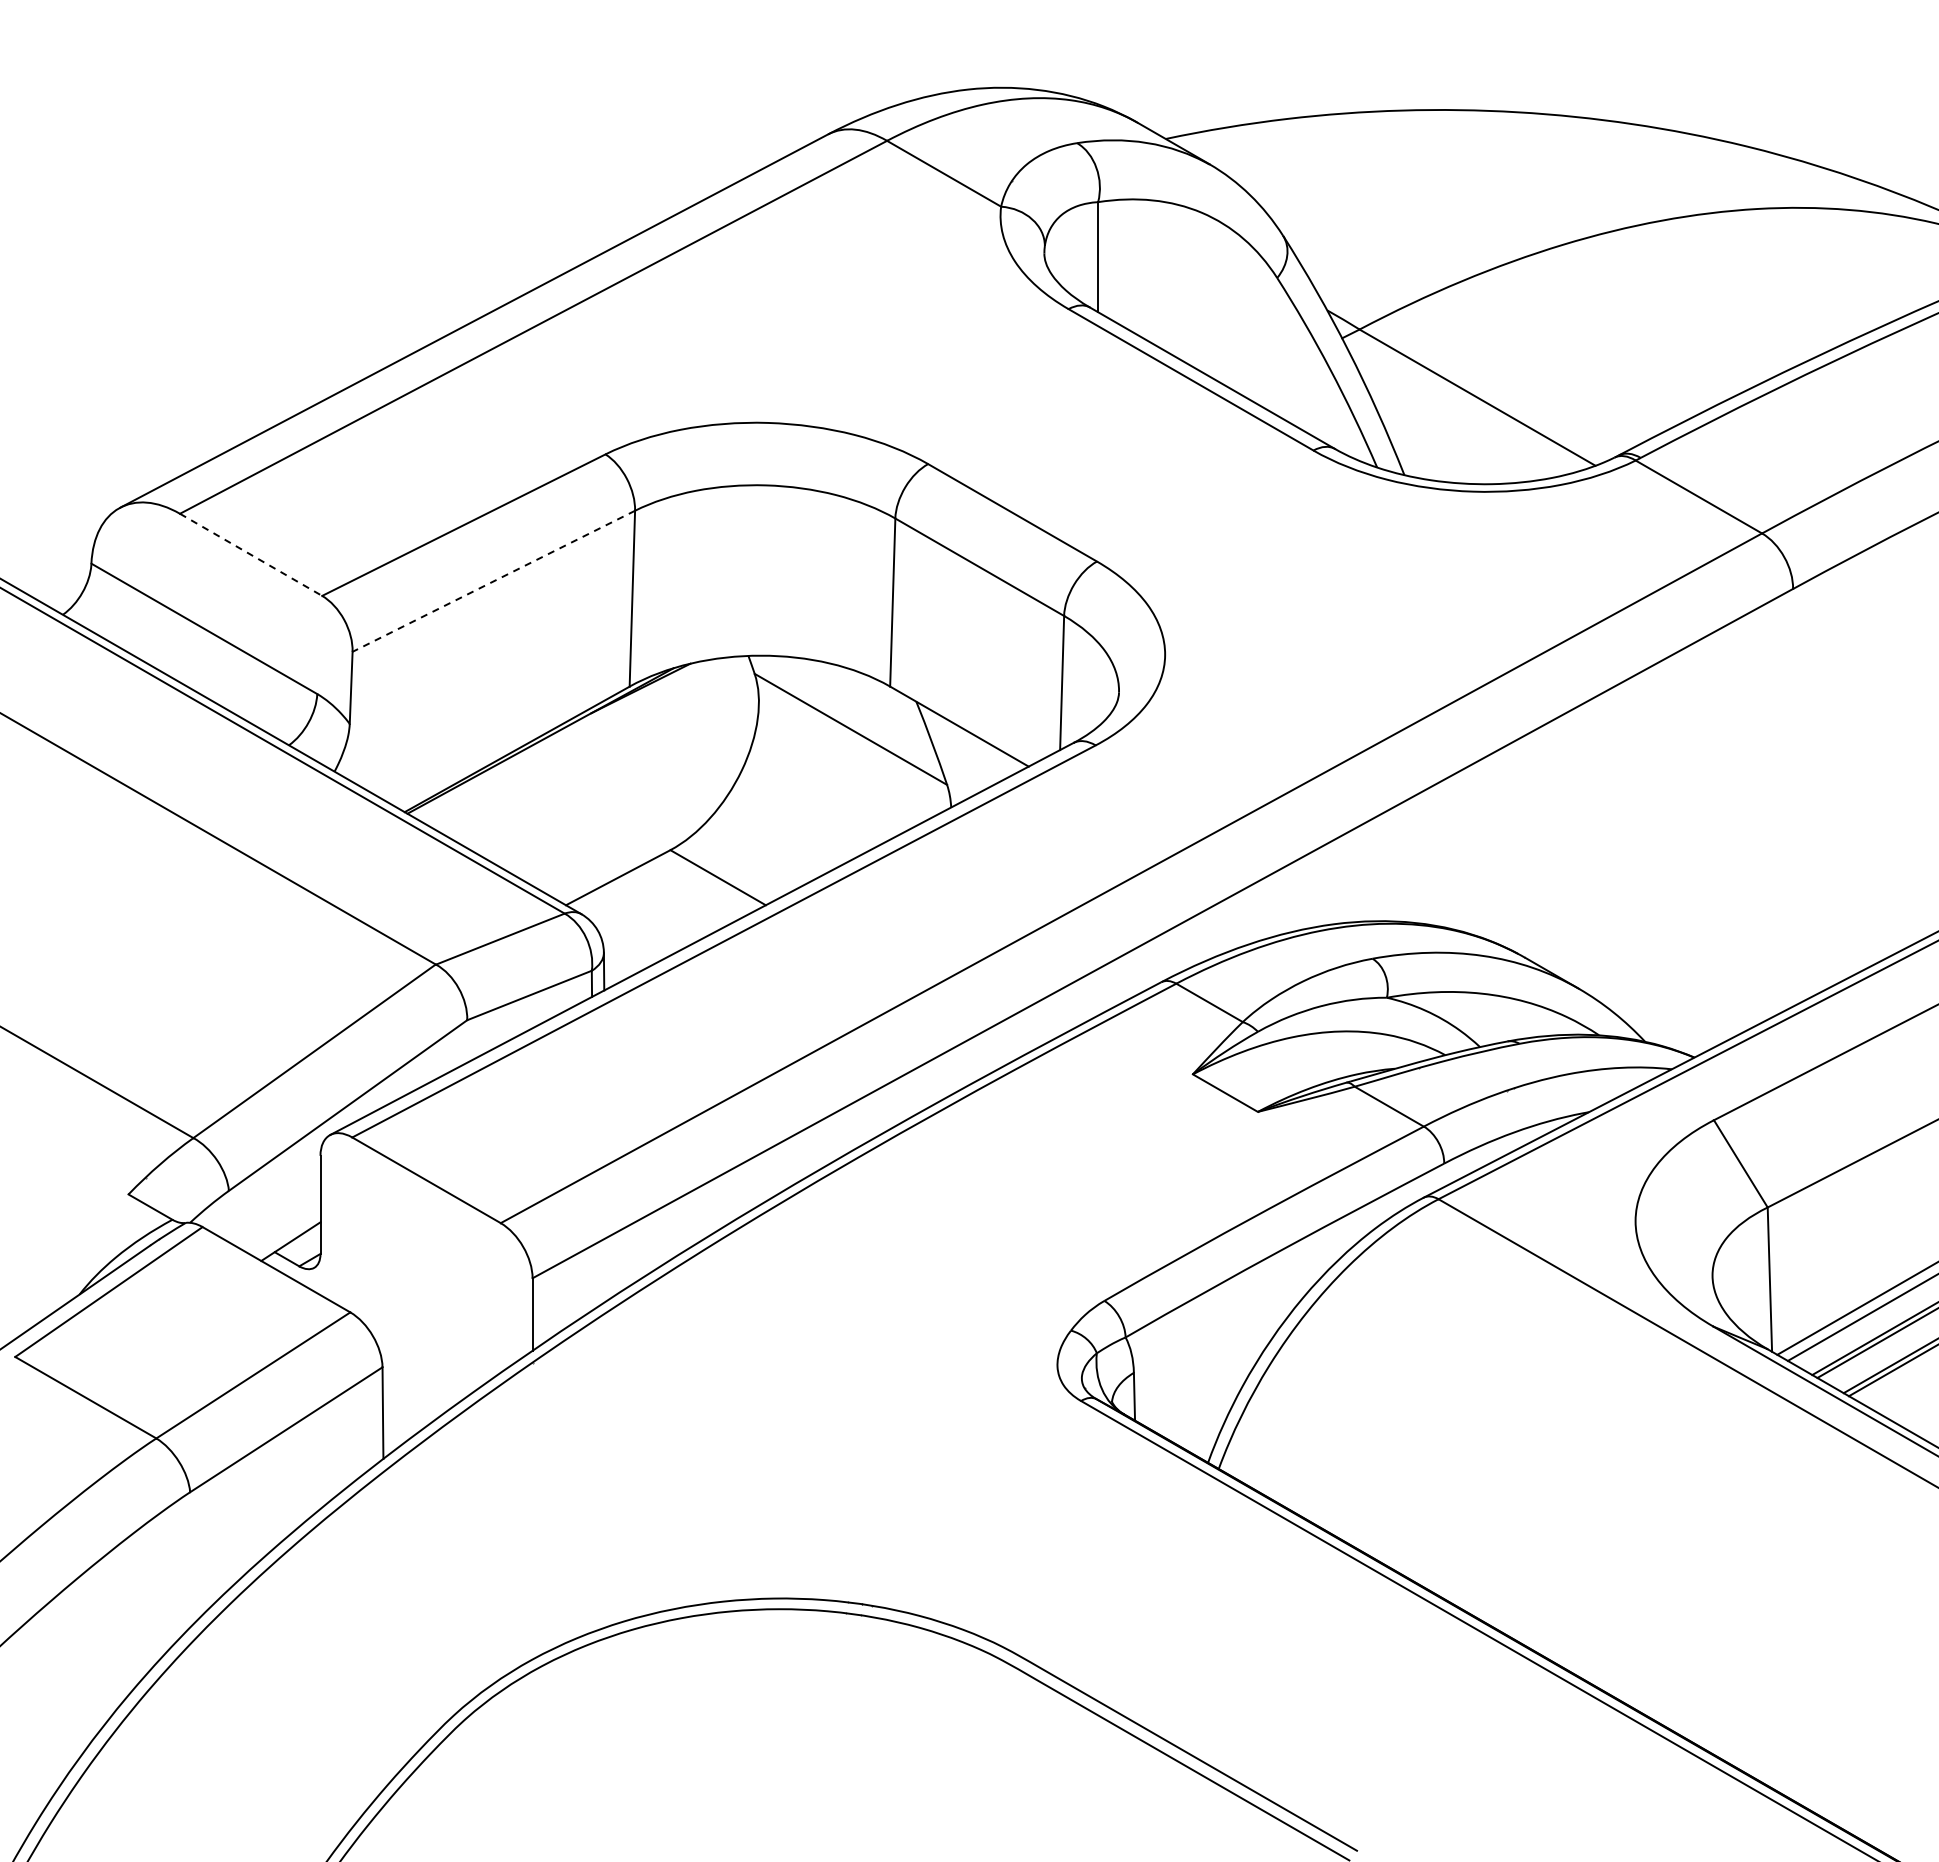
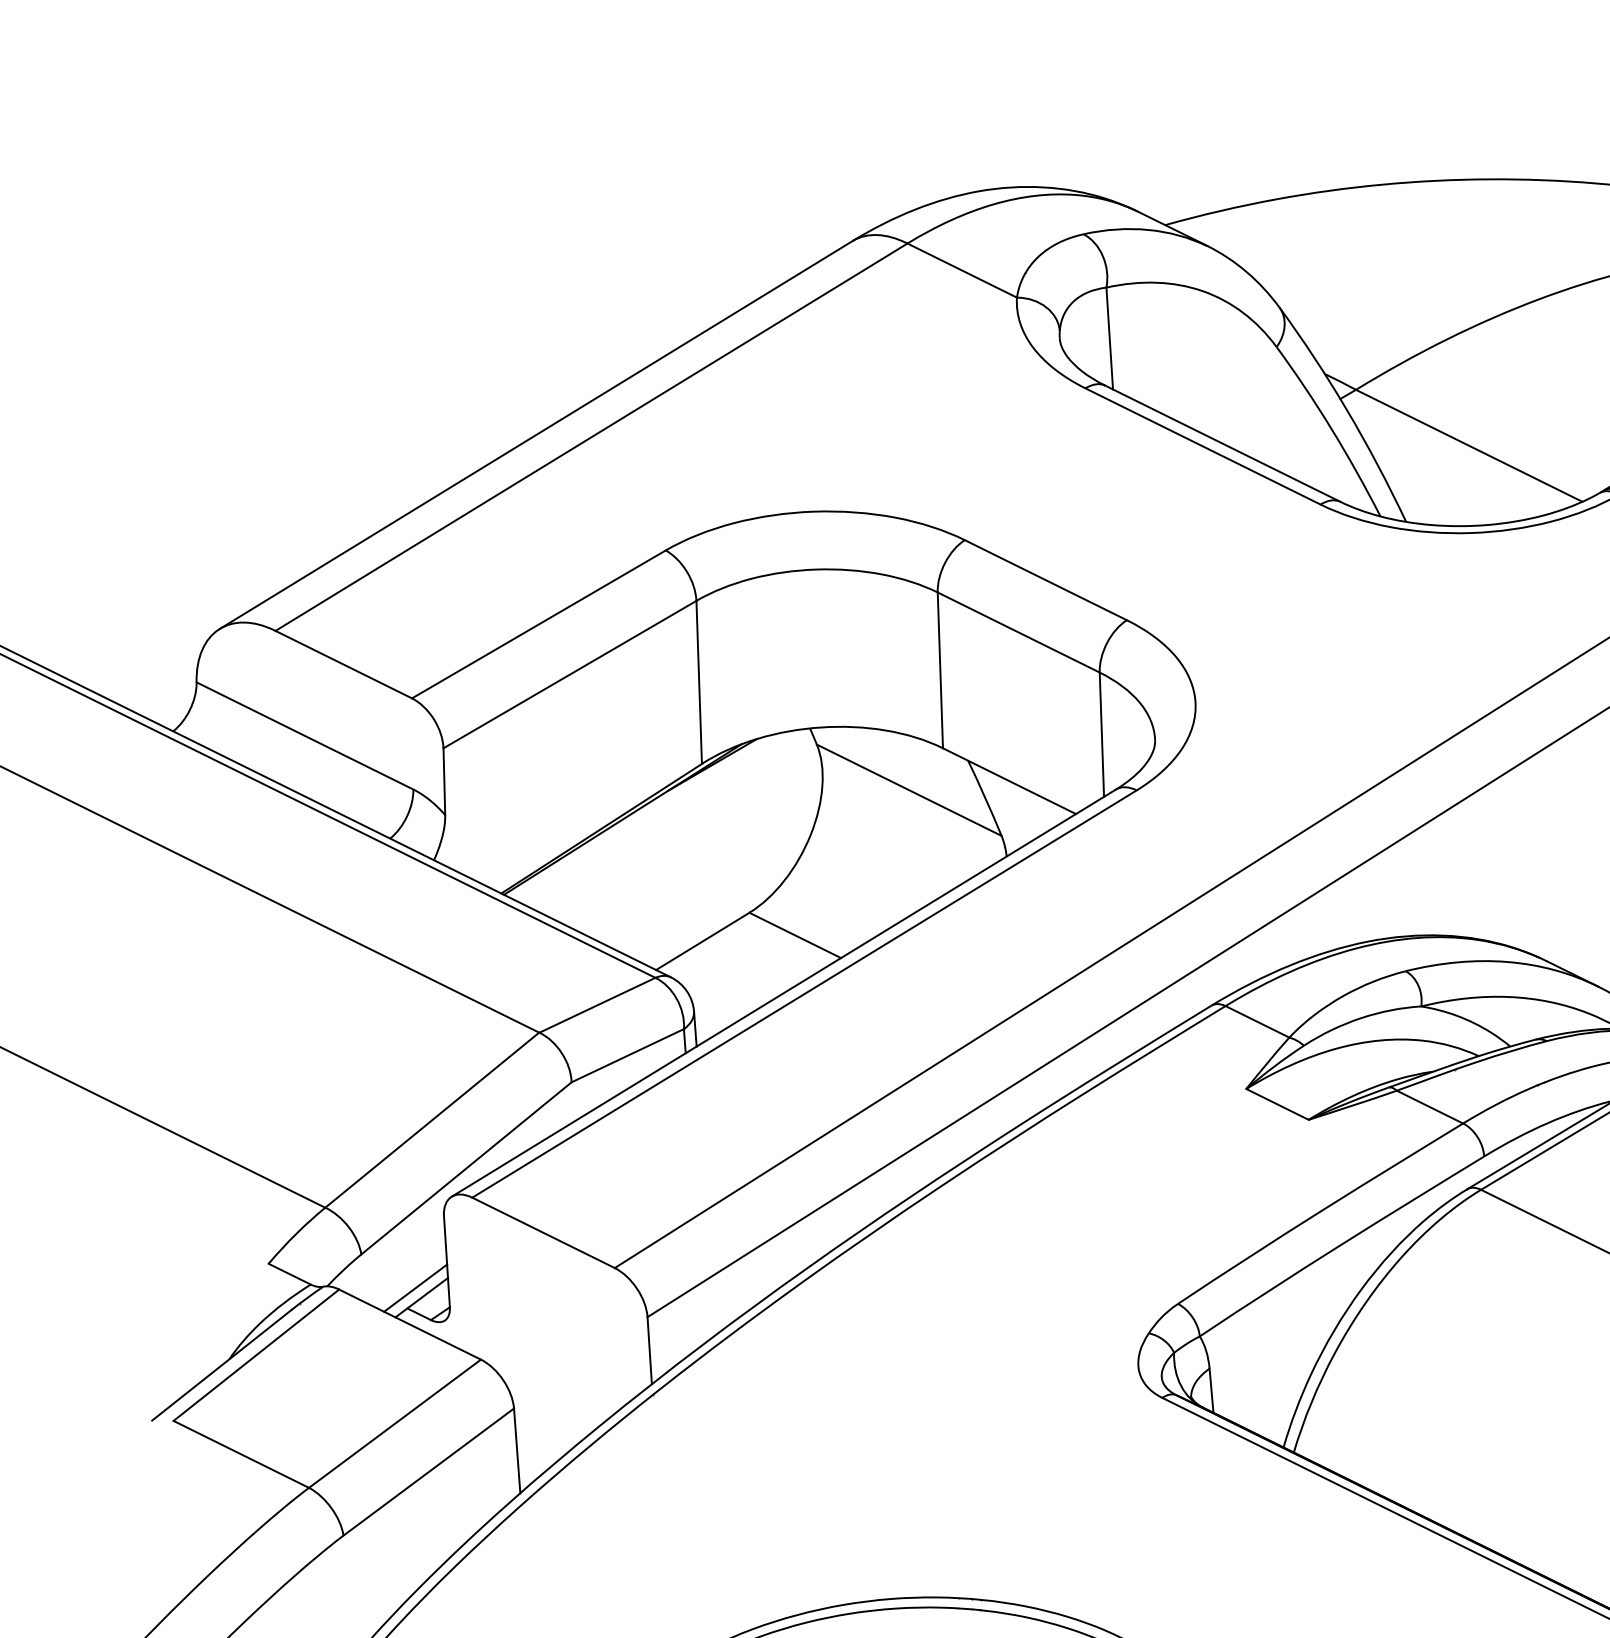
line: (251, 555) -> (344, 665), dashed -> solid
line: (493, 581) -> (569, 674), dashed -> solid
line: (284, 1230) -> (415, 1287), added

